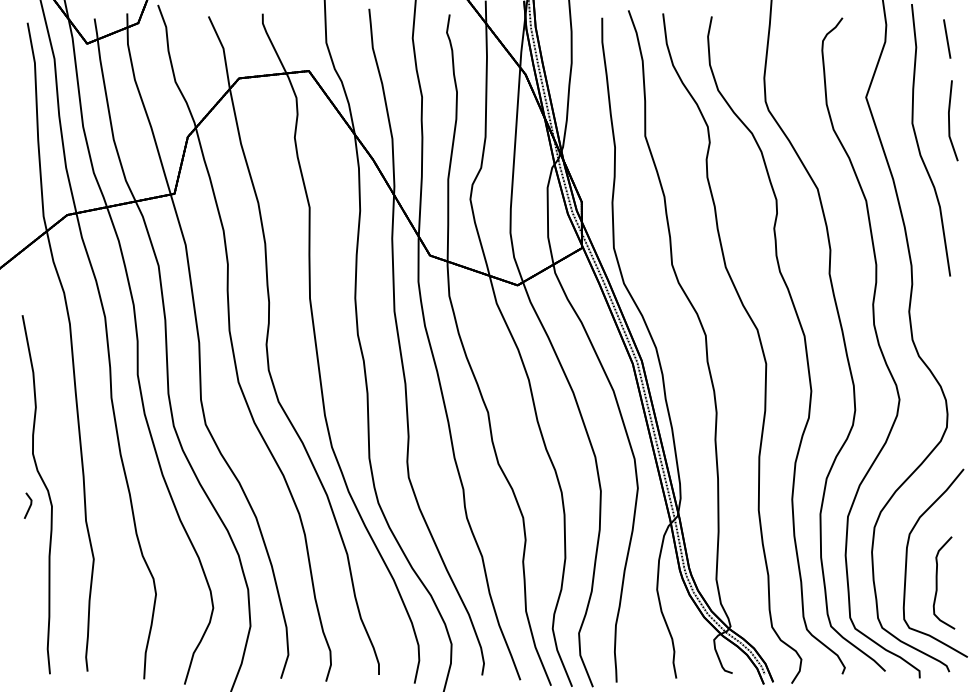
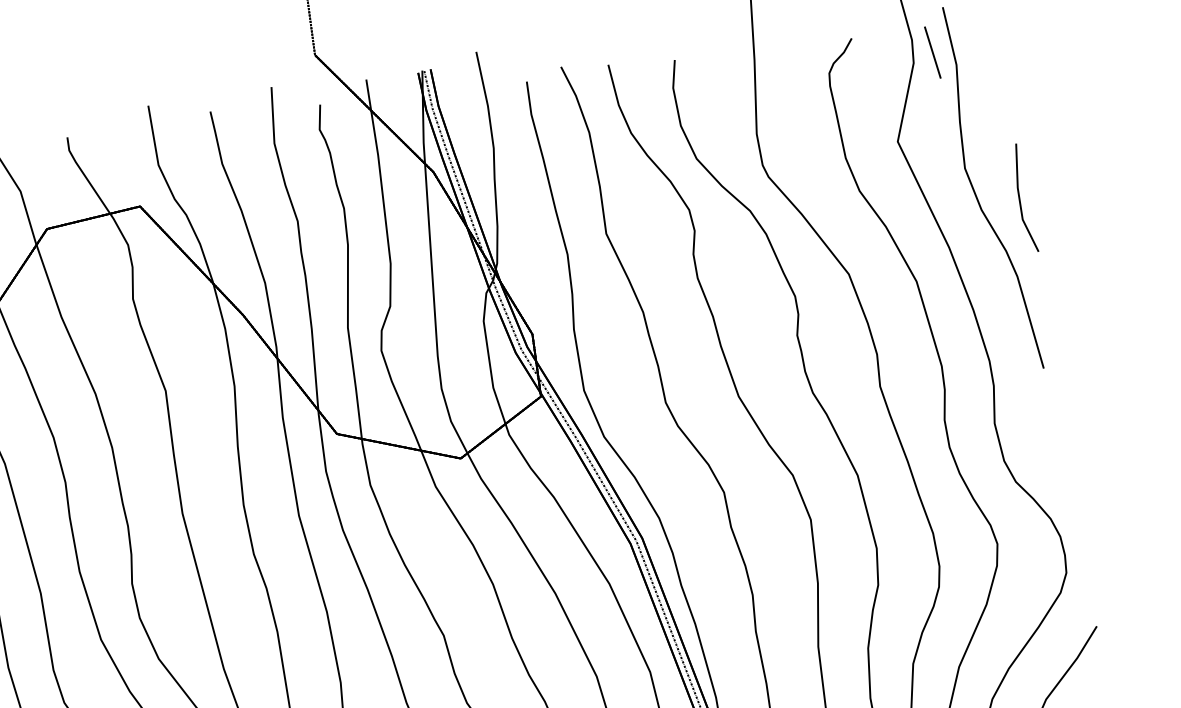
line: (947, 38) -> (933, 51), moved
line: (949, 120) -> (1020, 198), moved

